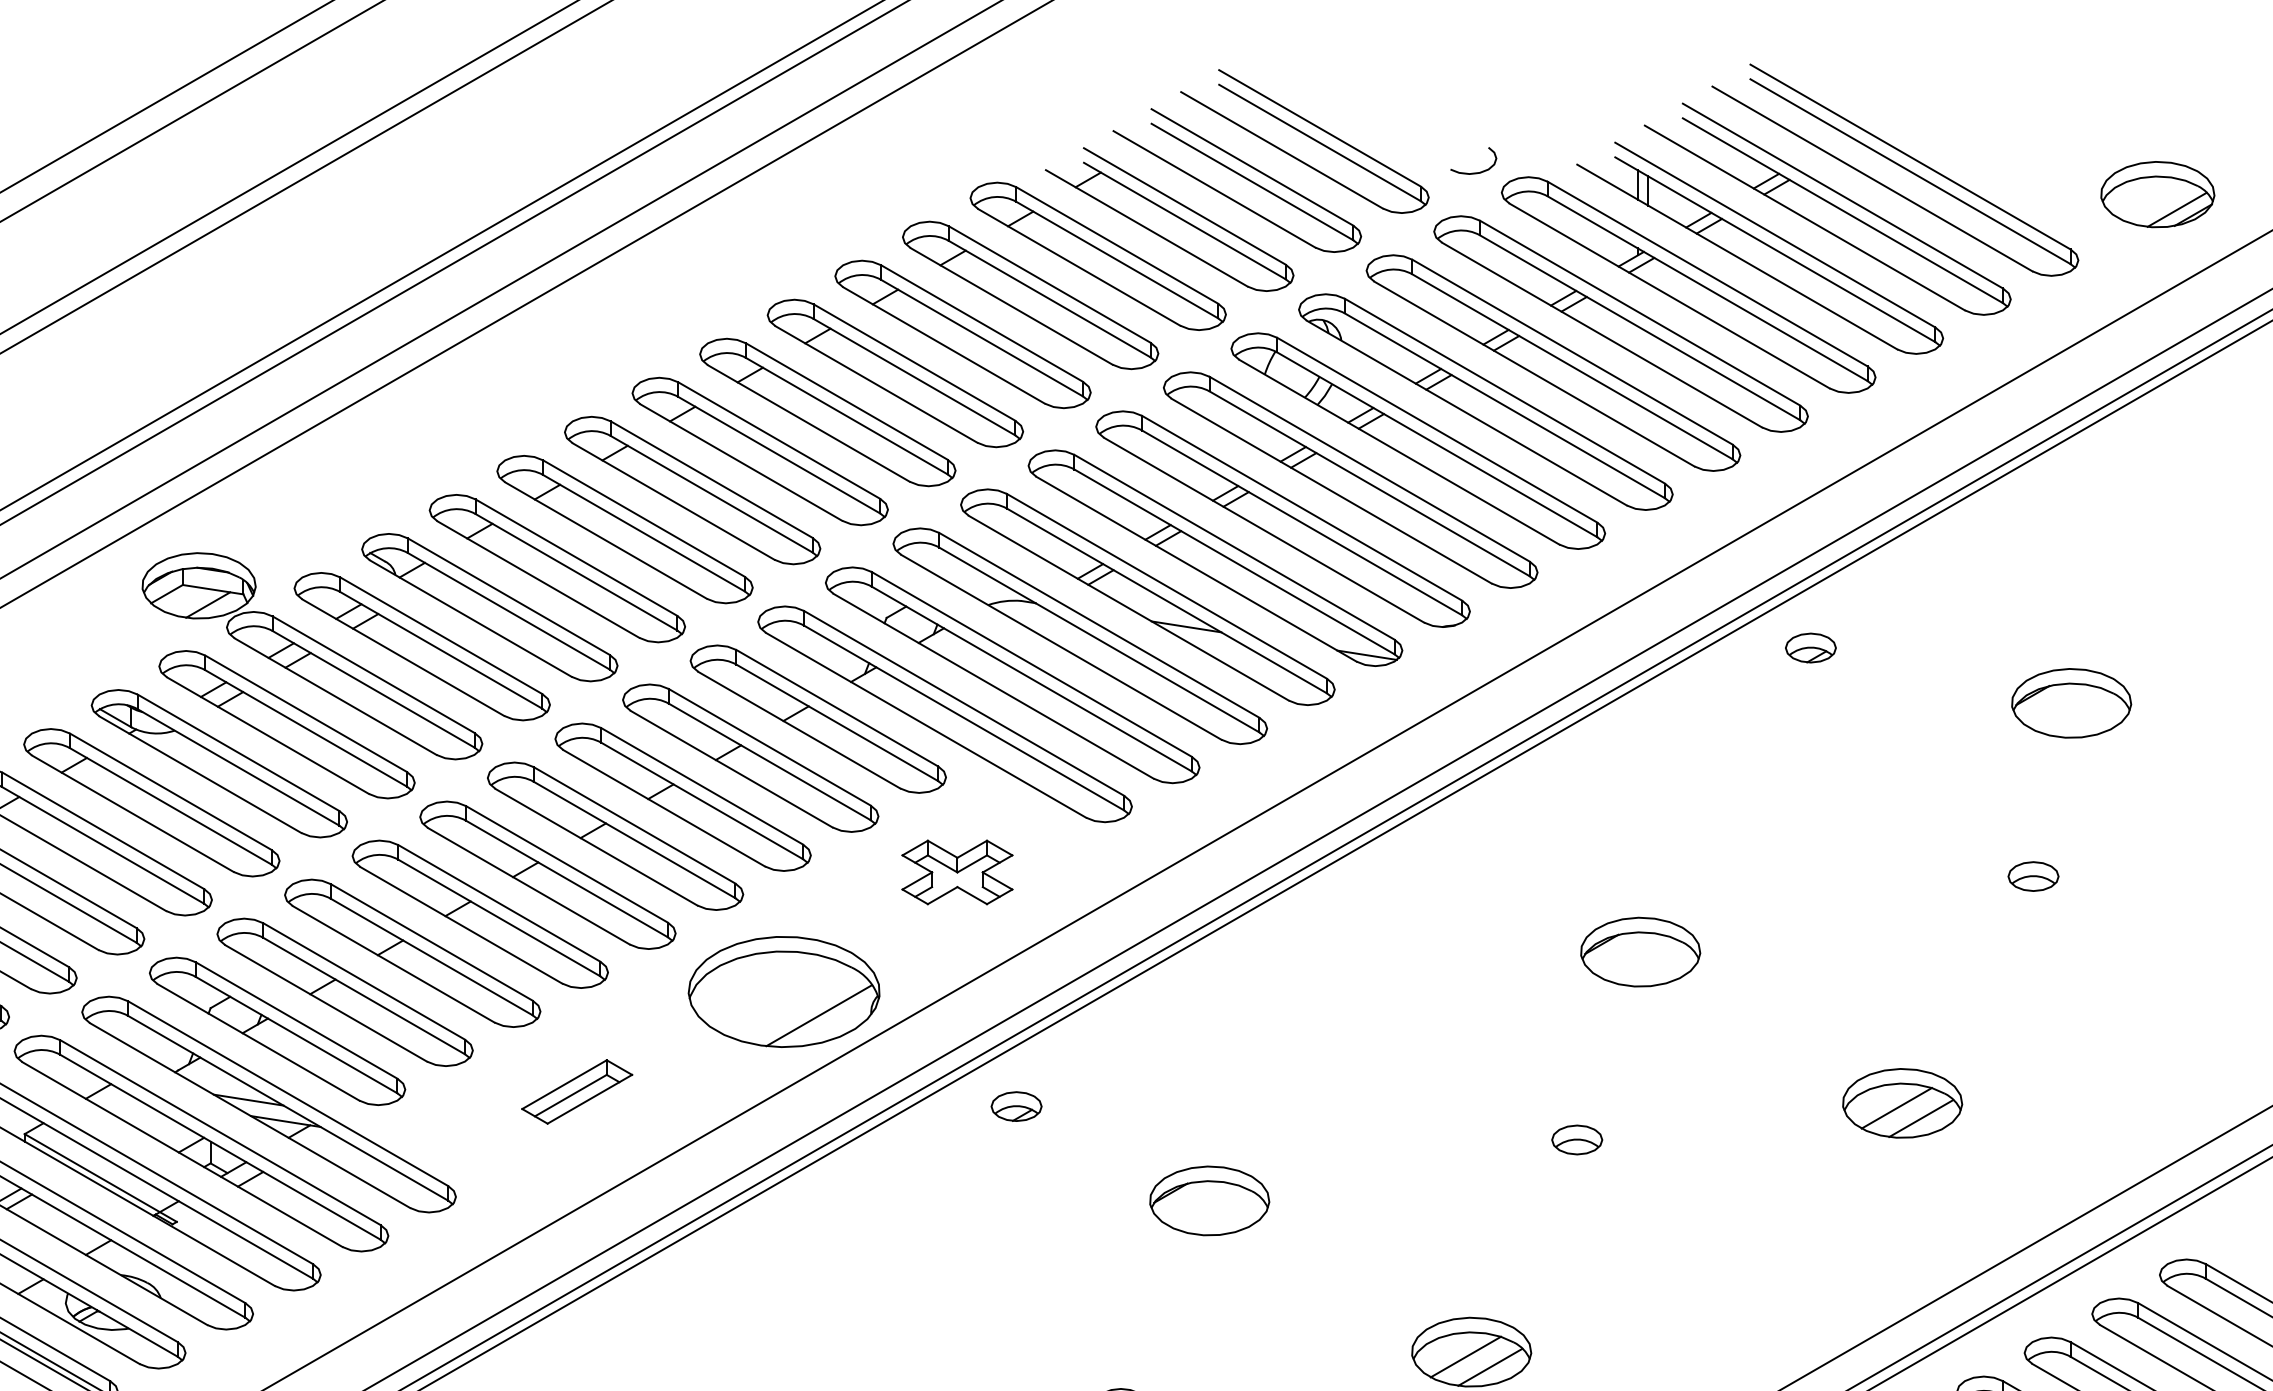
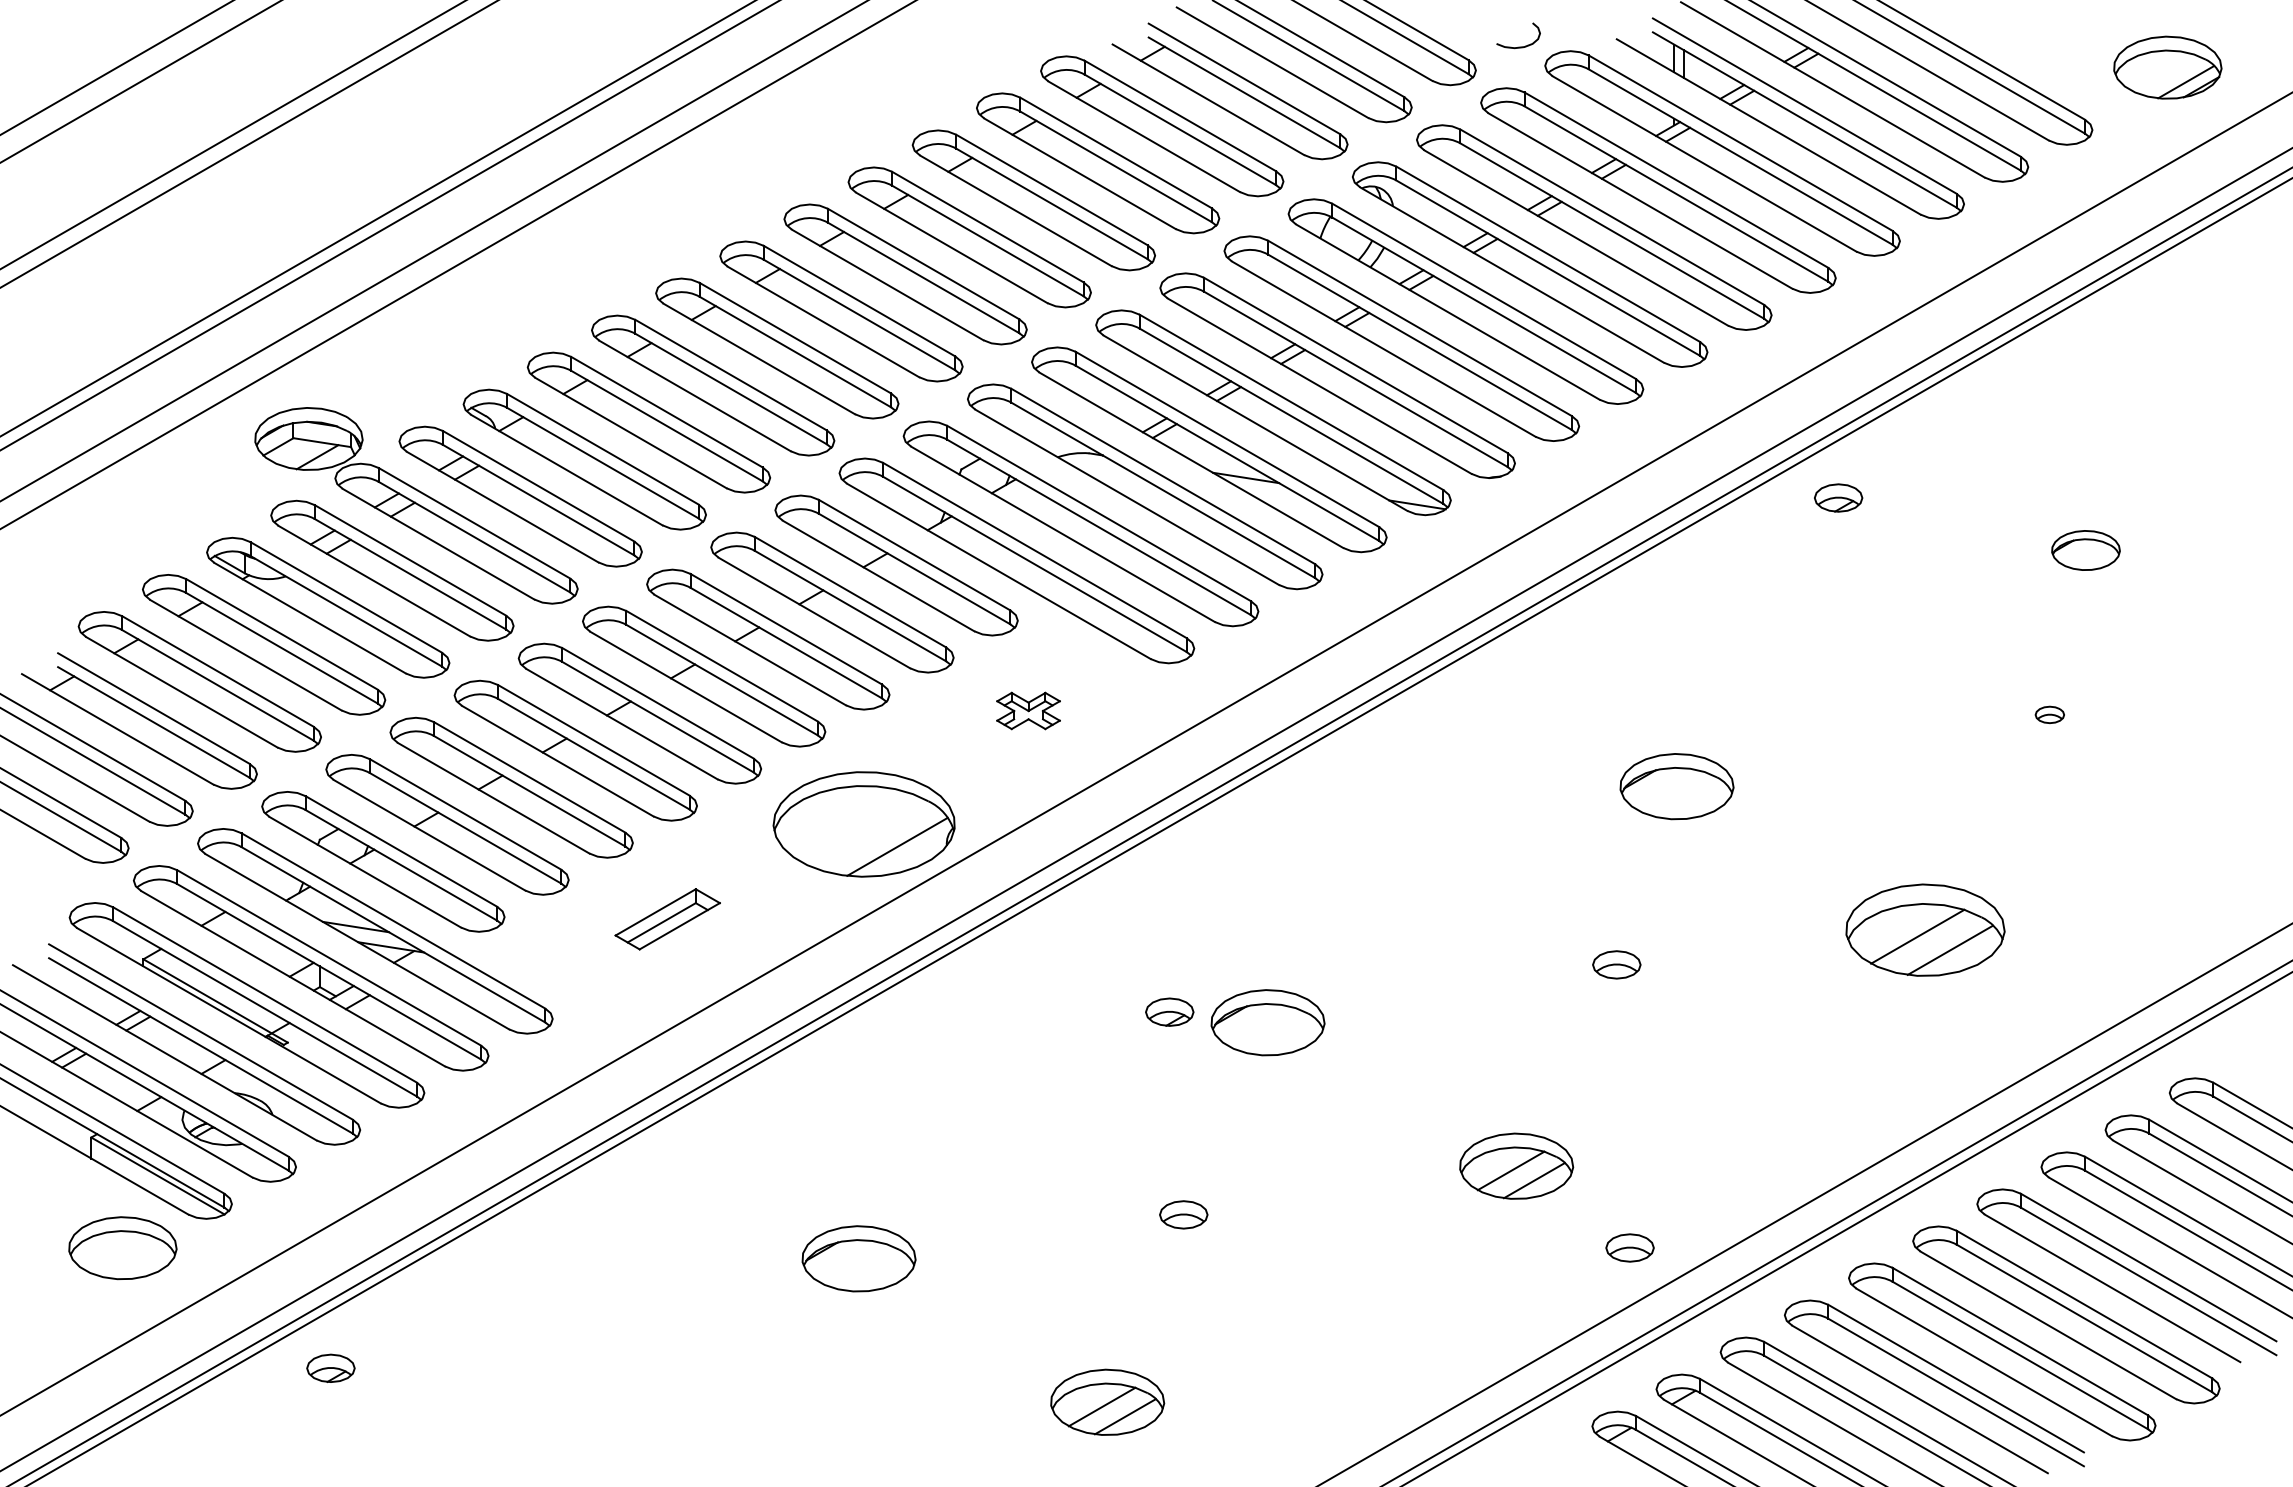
part: (2071, 703) -> (2085, 550), size x0.6
part: (957, 871) -> (1028, 710), size x0.6
part: (2033, 876) -> (2049, 714), size x0.6
part: (1902, 1102) -> (1925, 929), size x1.4
part: (1016, 1105) -> (1169, 1011), moved

